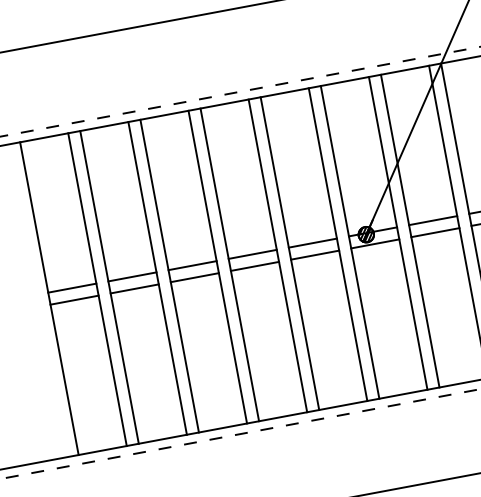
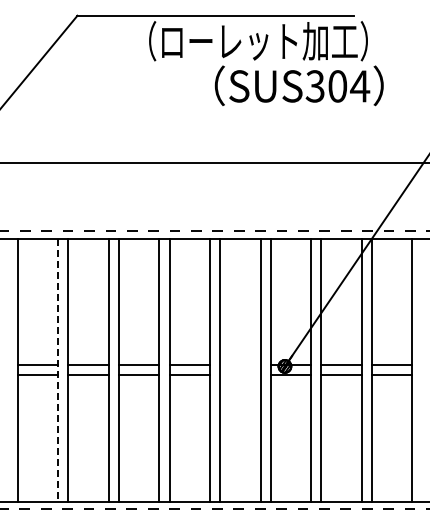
line: (313, 243) -> (240, 365), removed
line: (315, 255) -> (240, 375), removed
line: (97, 289) -> (58, 370), solid -> dashed

